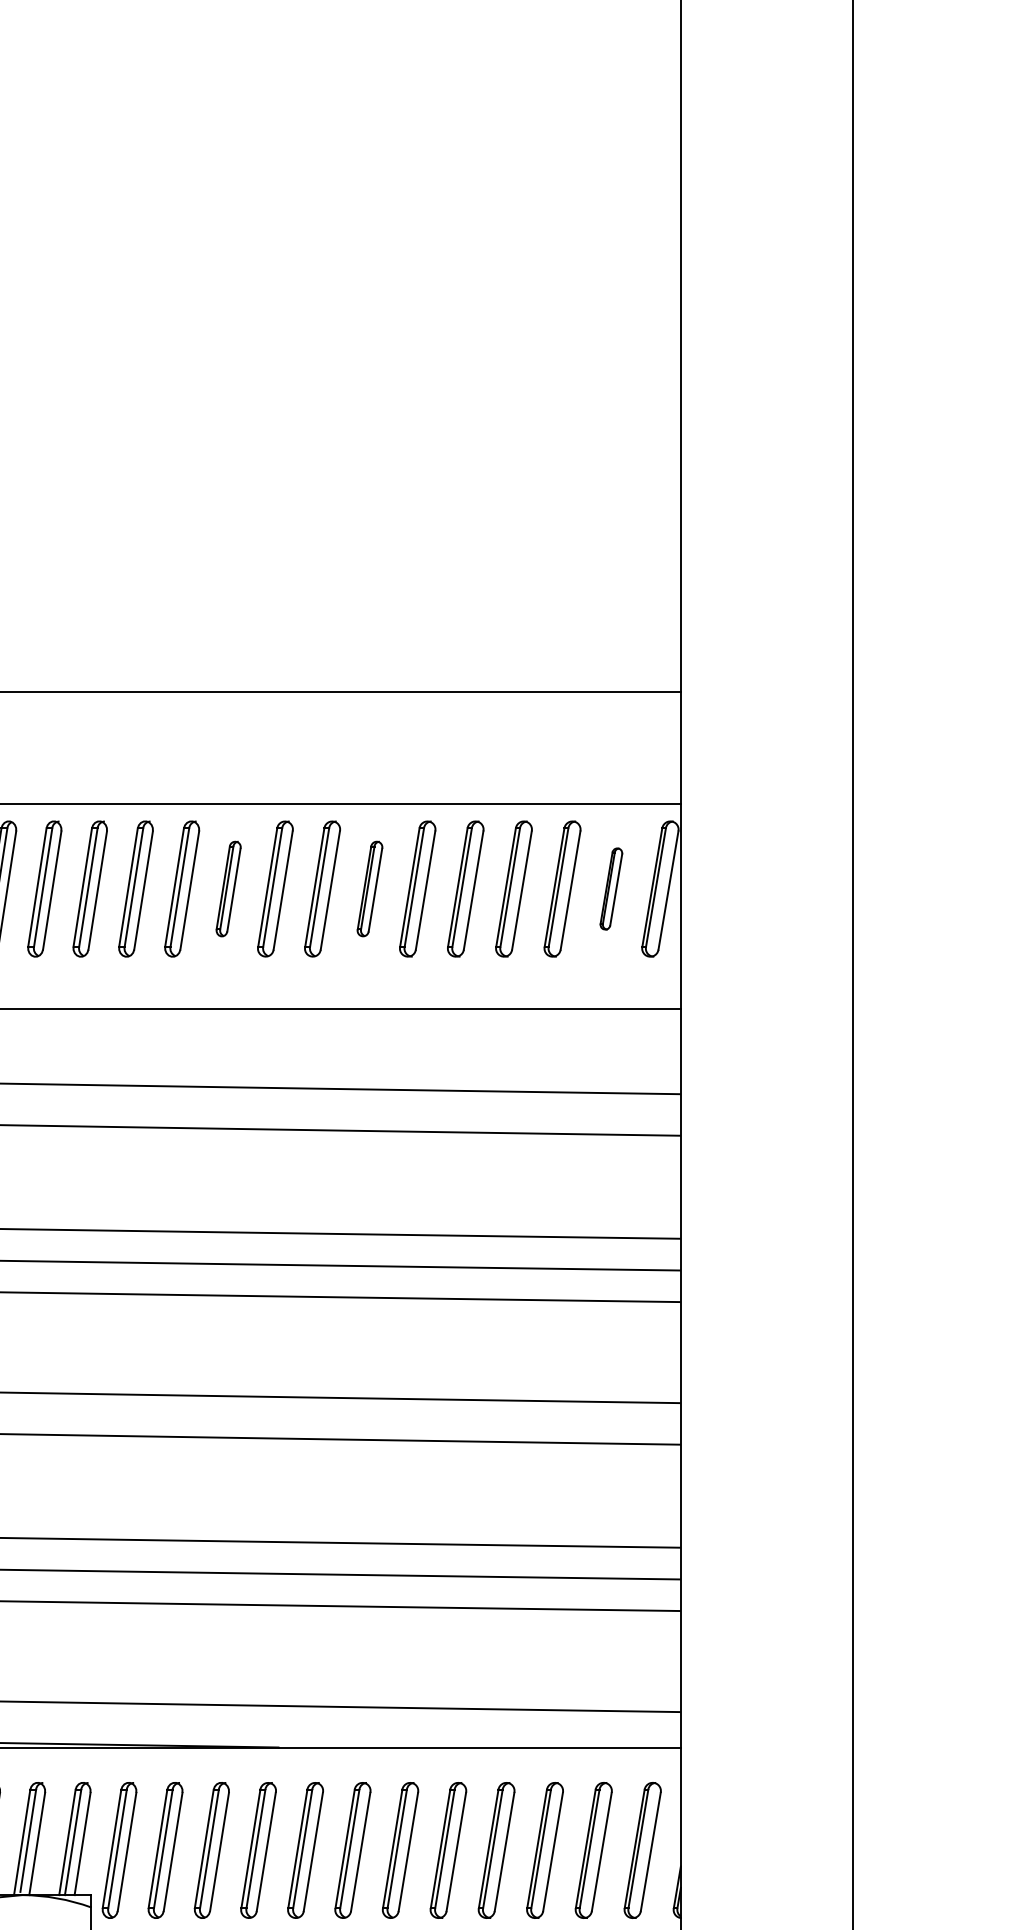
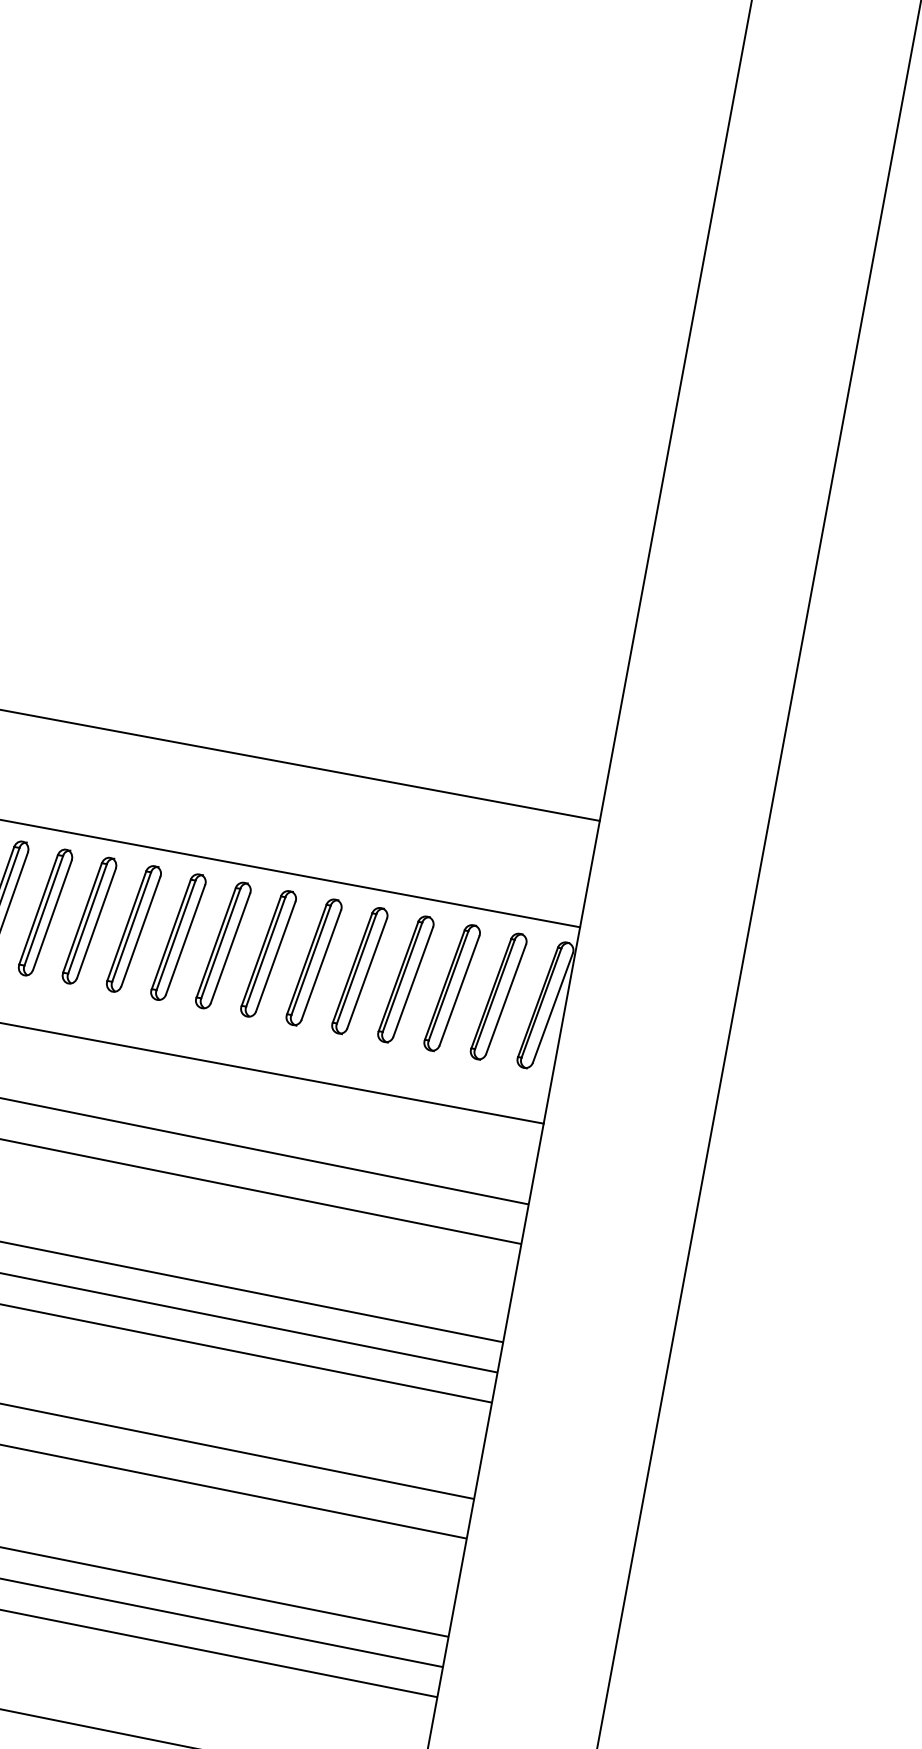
part: (228, 888) -> (133, 928), size x1.43
part: (369, 888) -> (268, 953), size x1.43
part: (611, 888) -> (498, 996), size x1.67

